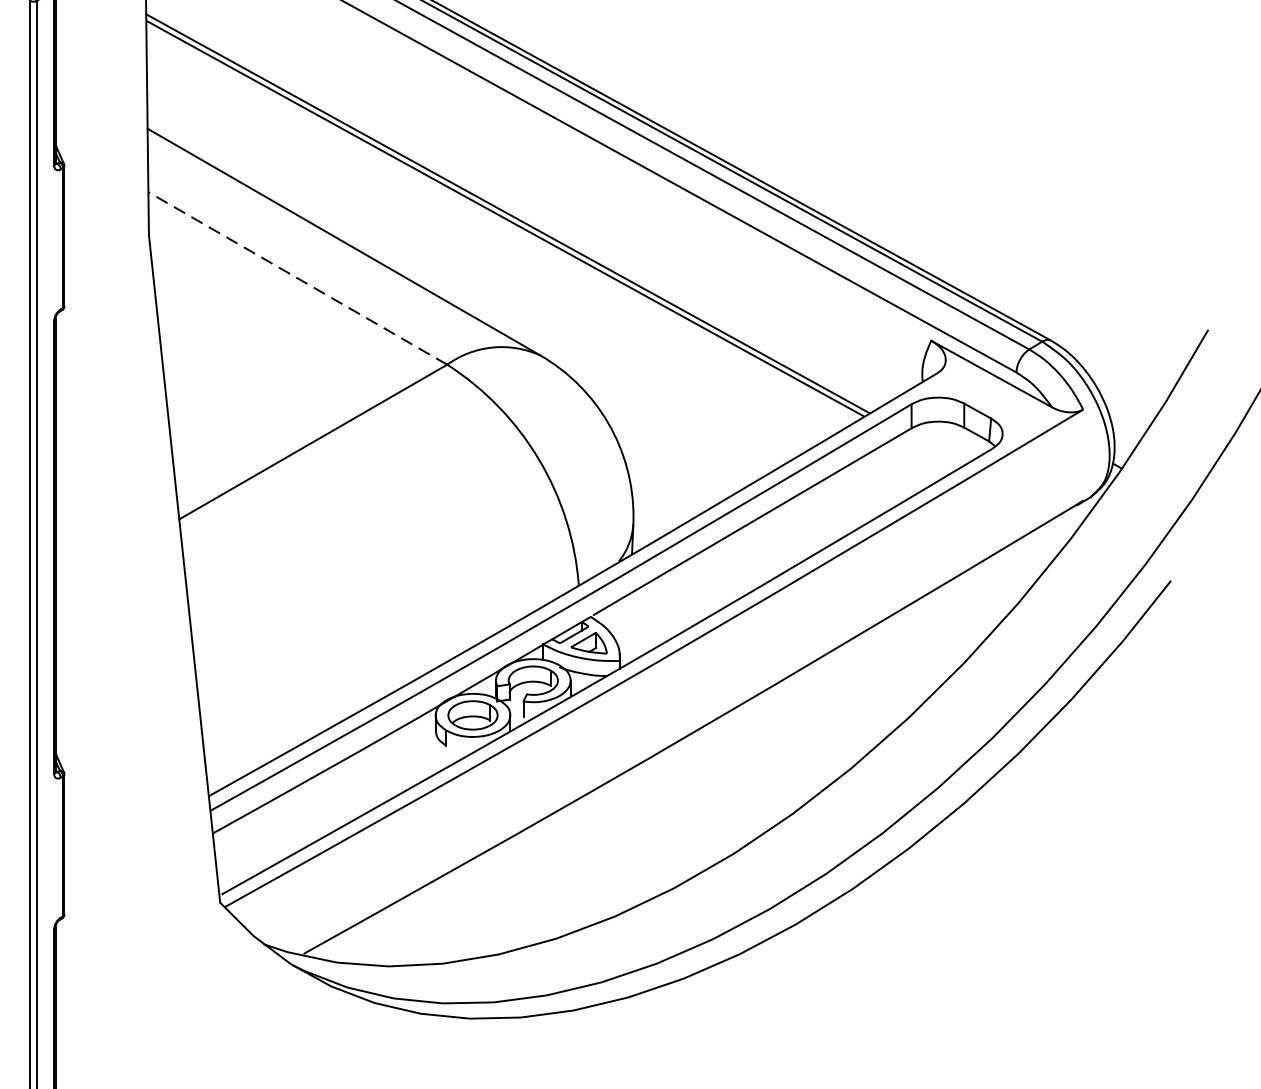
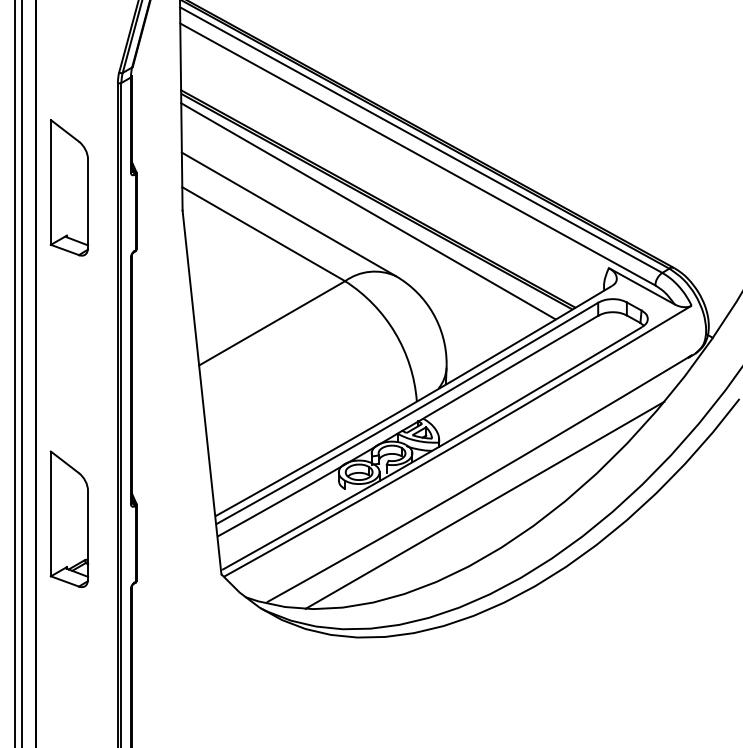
line: (490, 236) -> (368, 211), added
line: (297, 277) -> (263, 233), dashed -> solid
line: (702, 774) -> (484, 504), added

